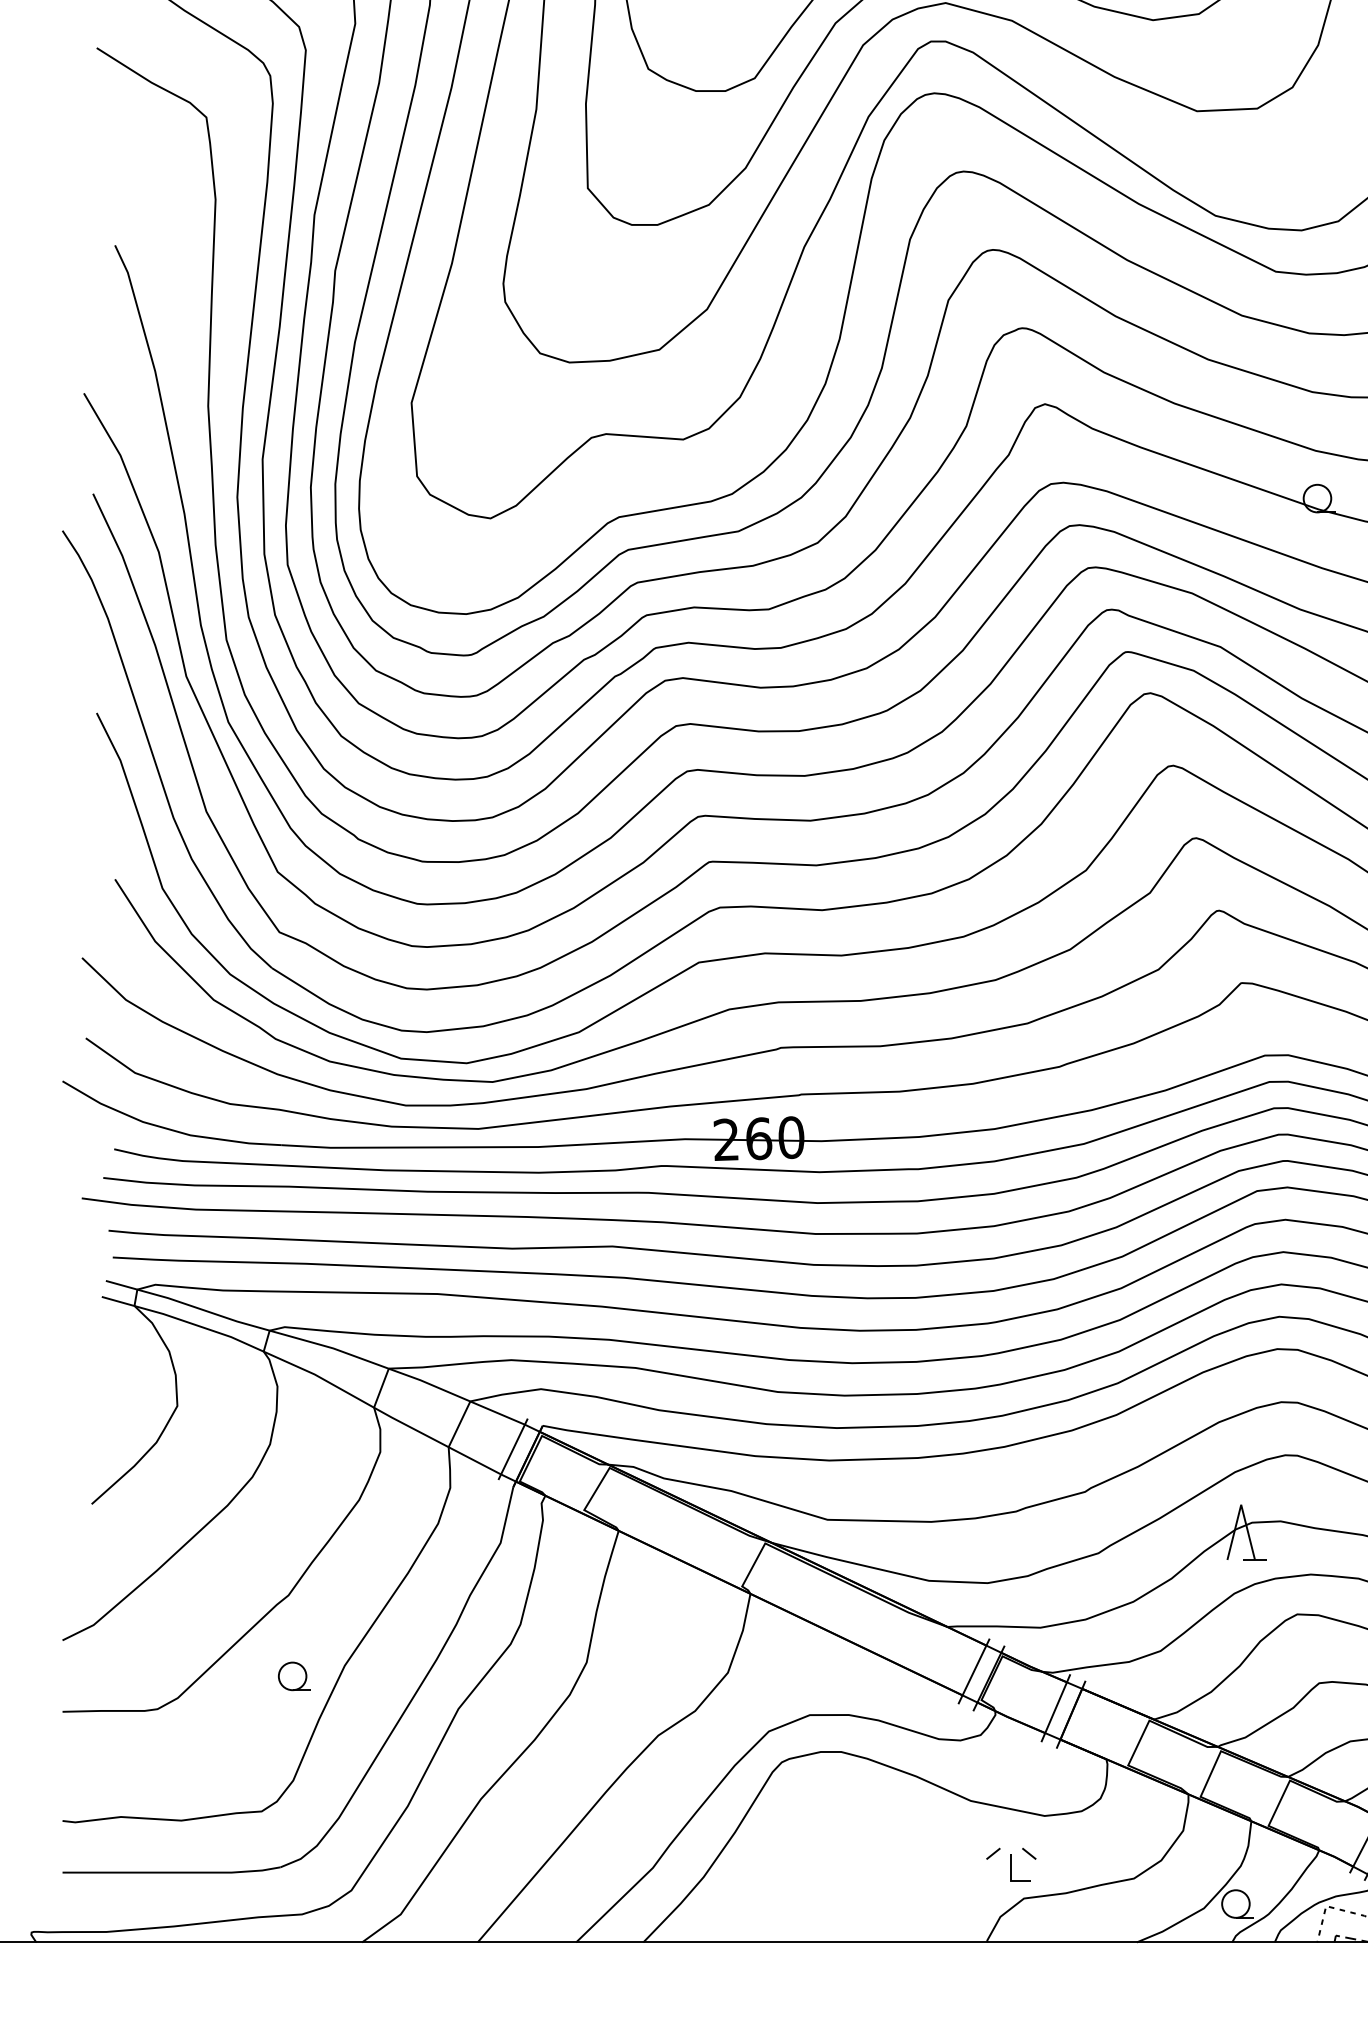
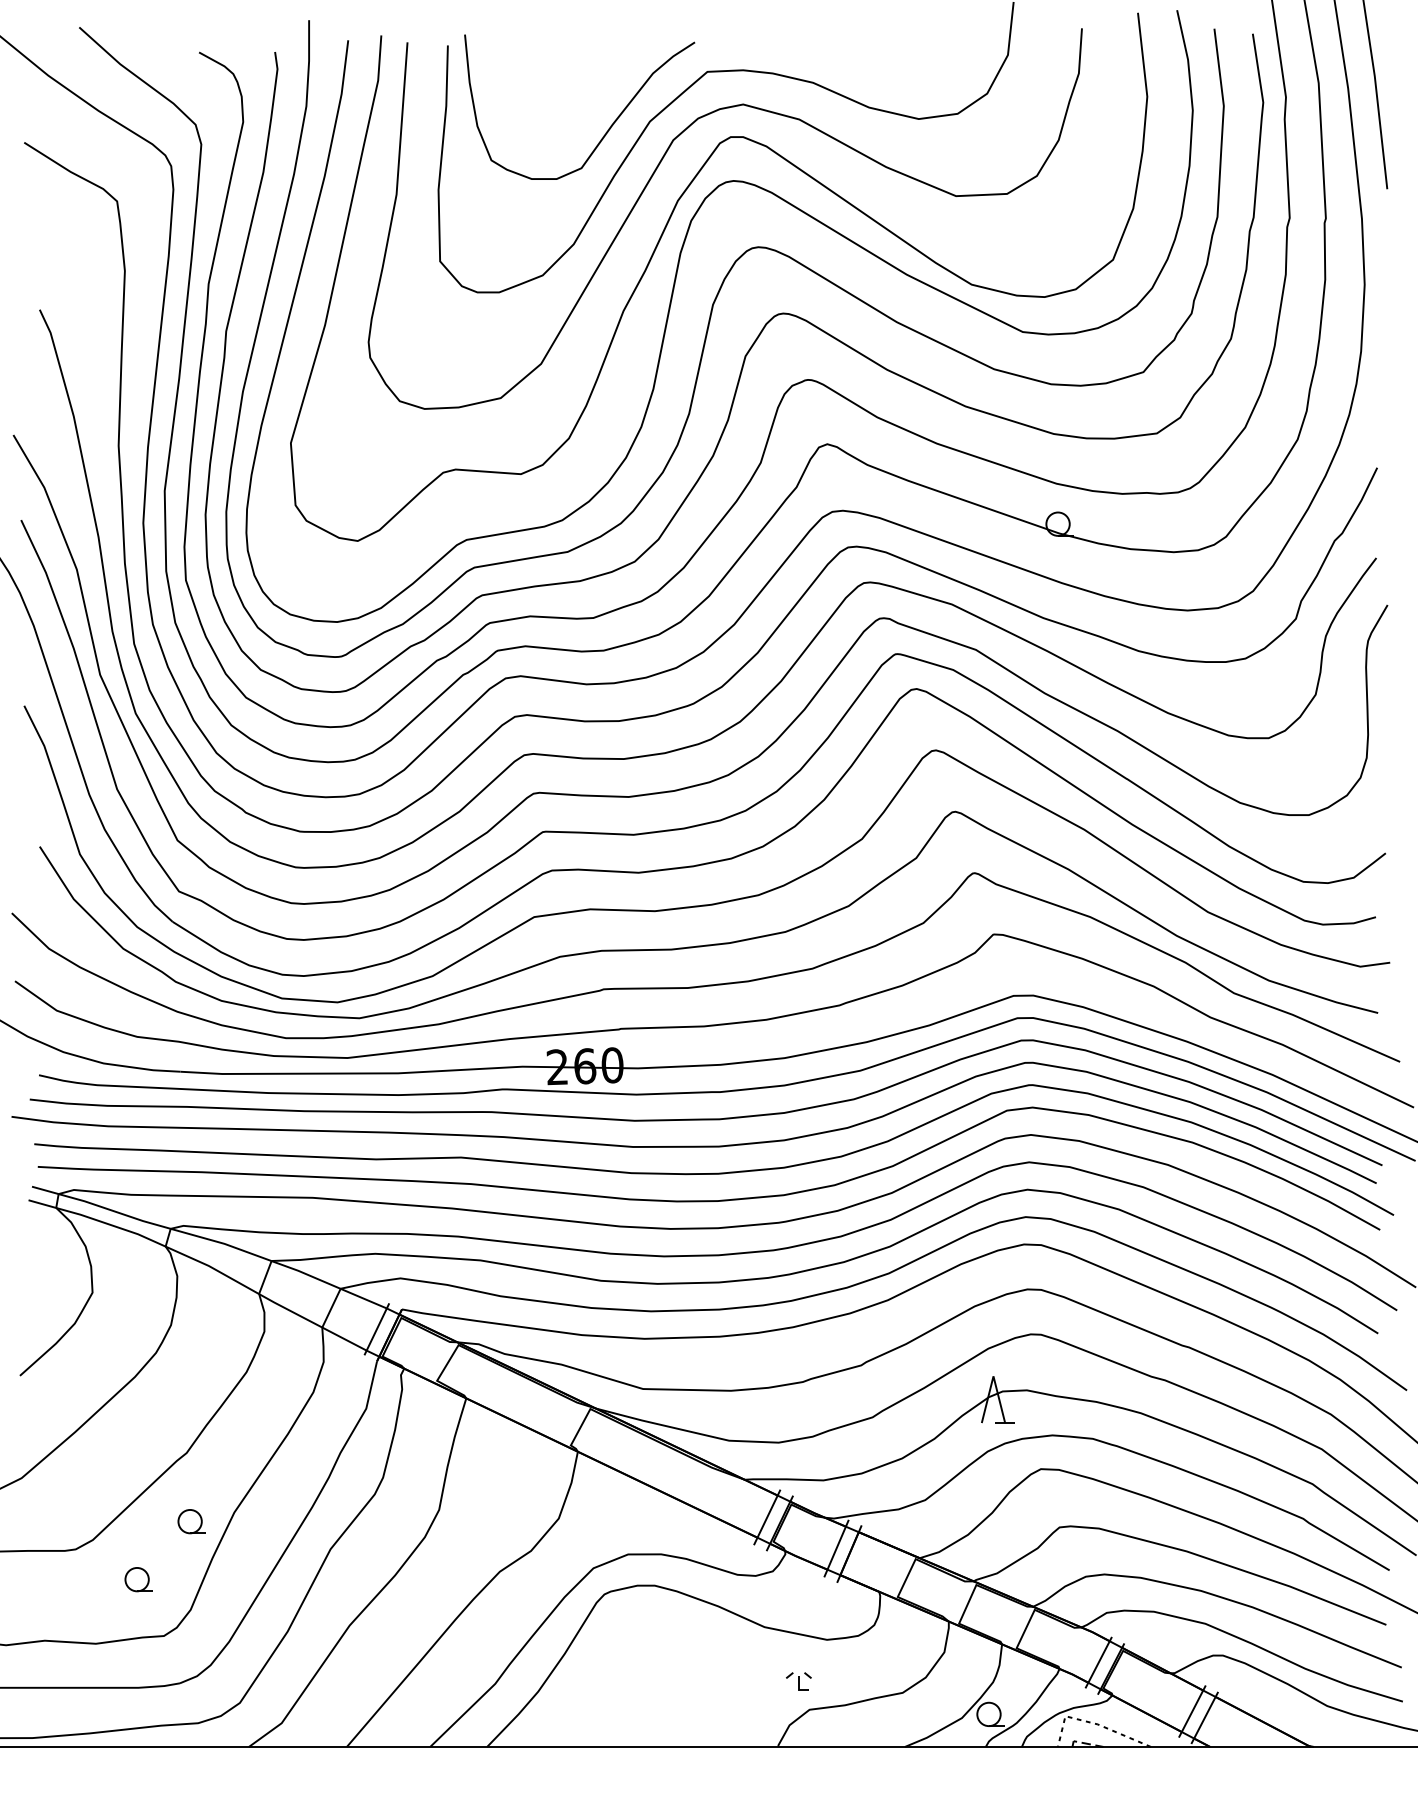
part: (231, 1744) -> (138, 1579), added
part: (1010, 1863) -> (798, 1680), size x0.6

